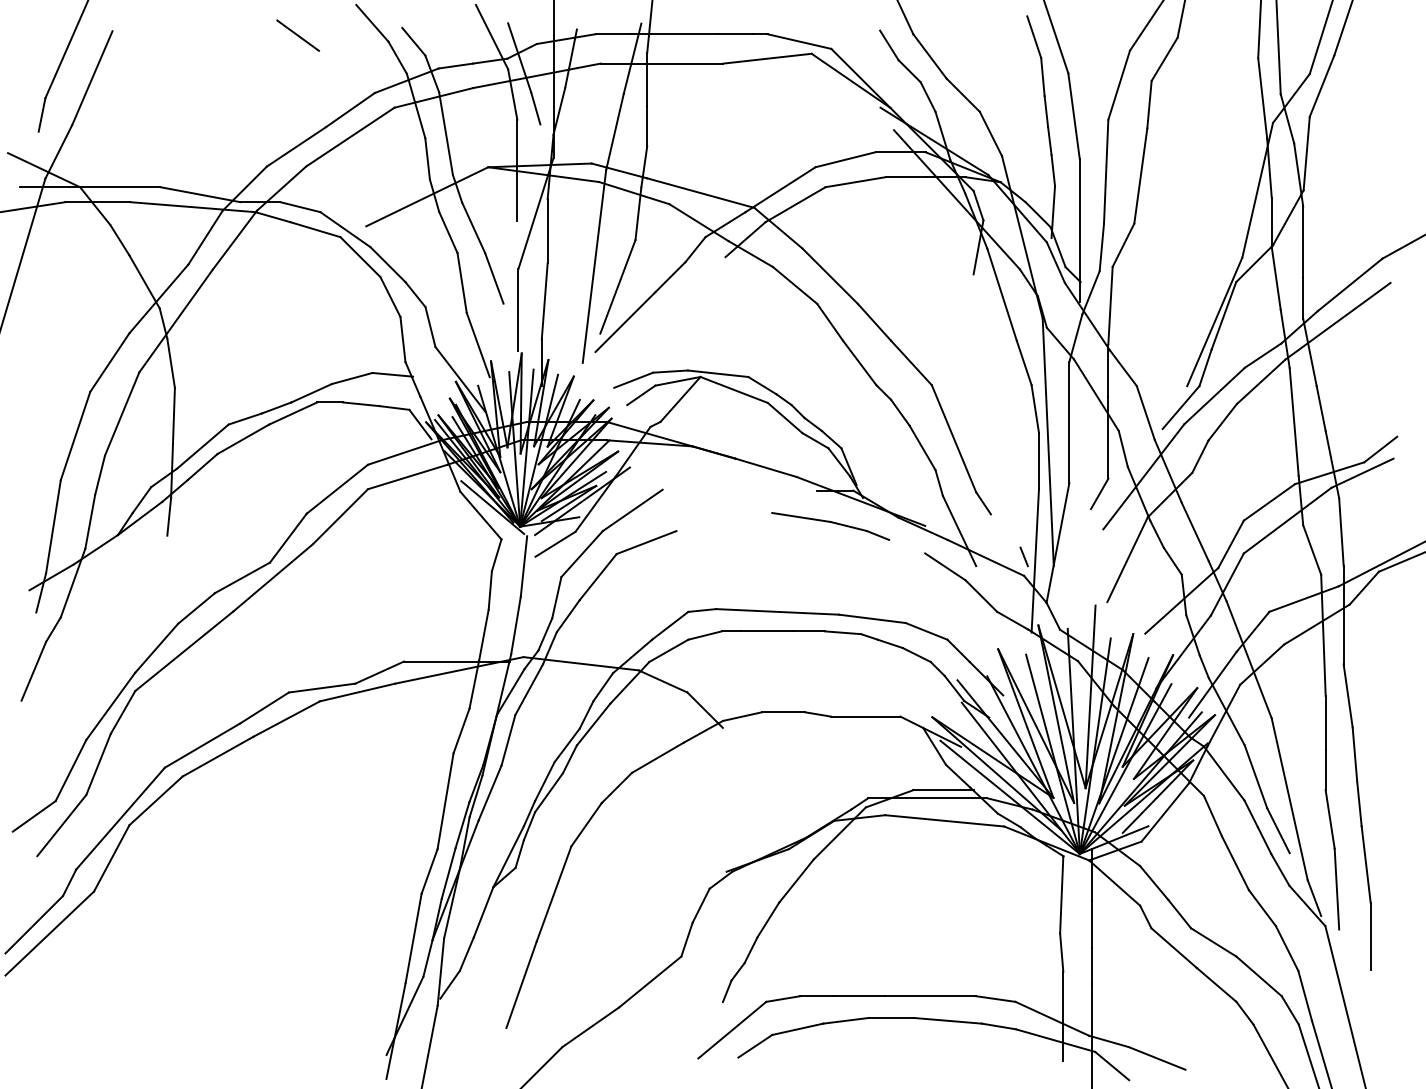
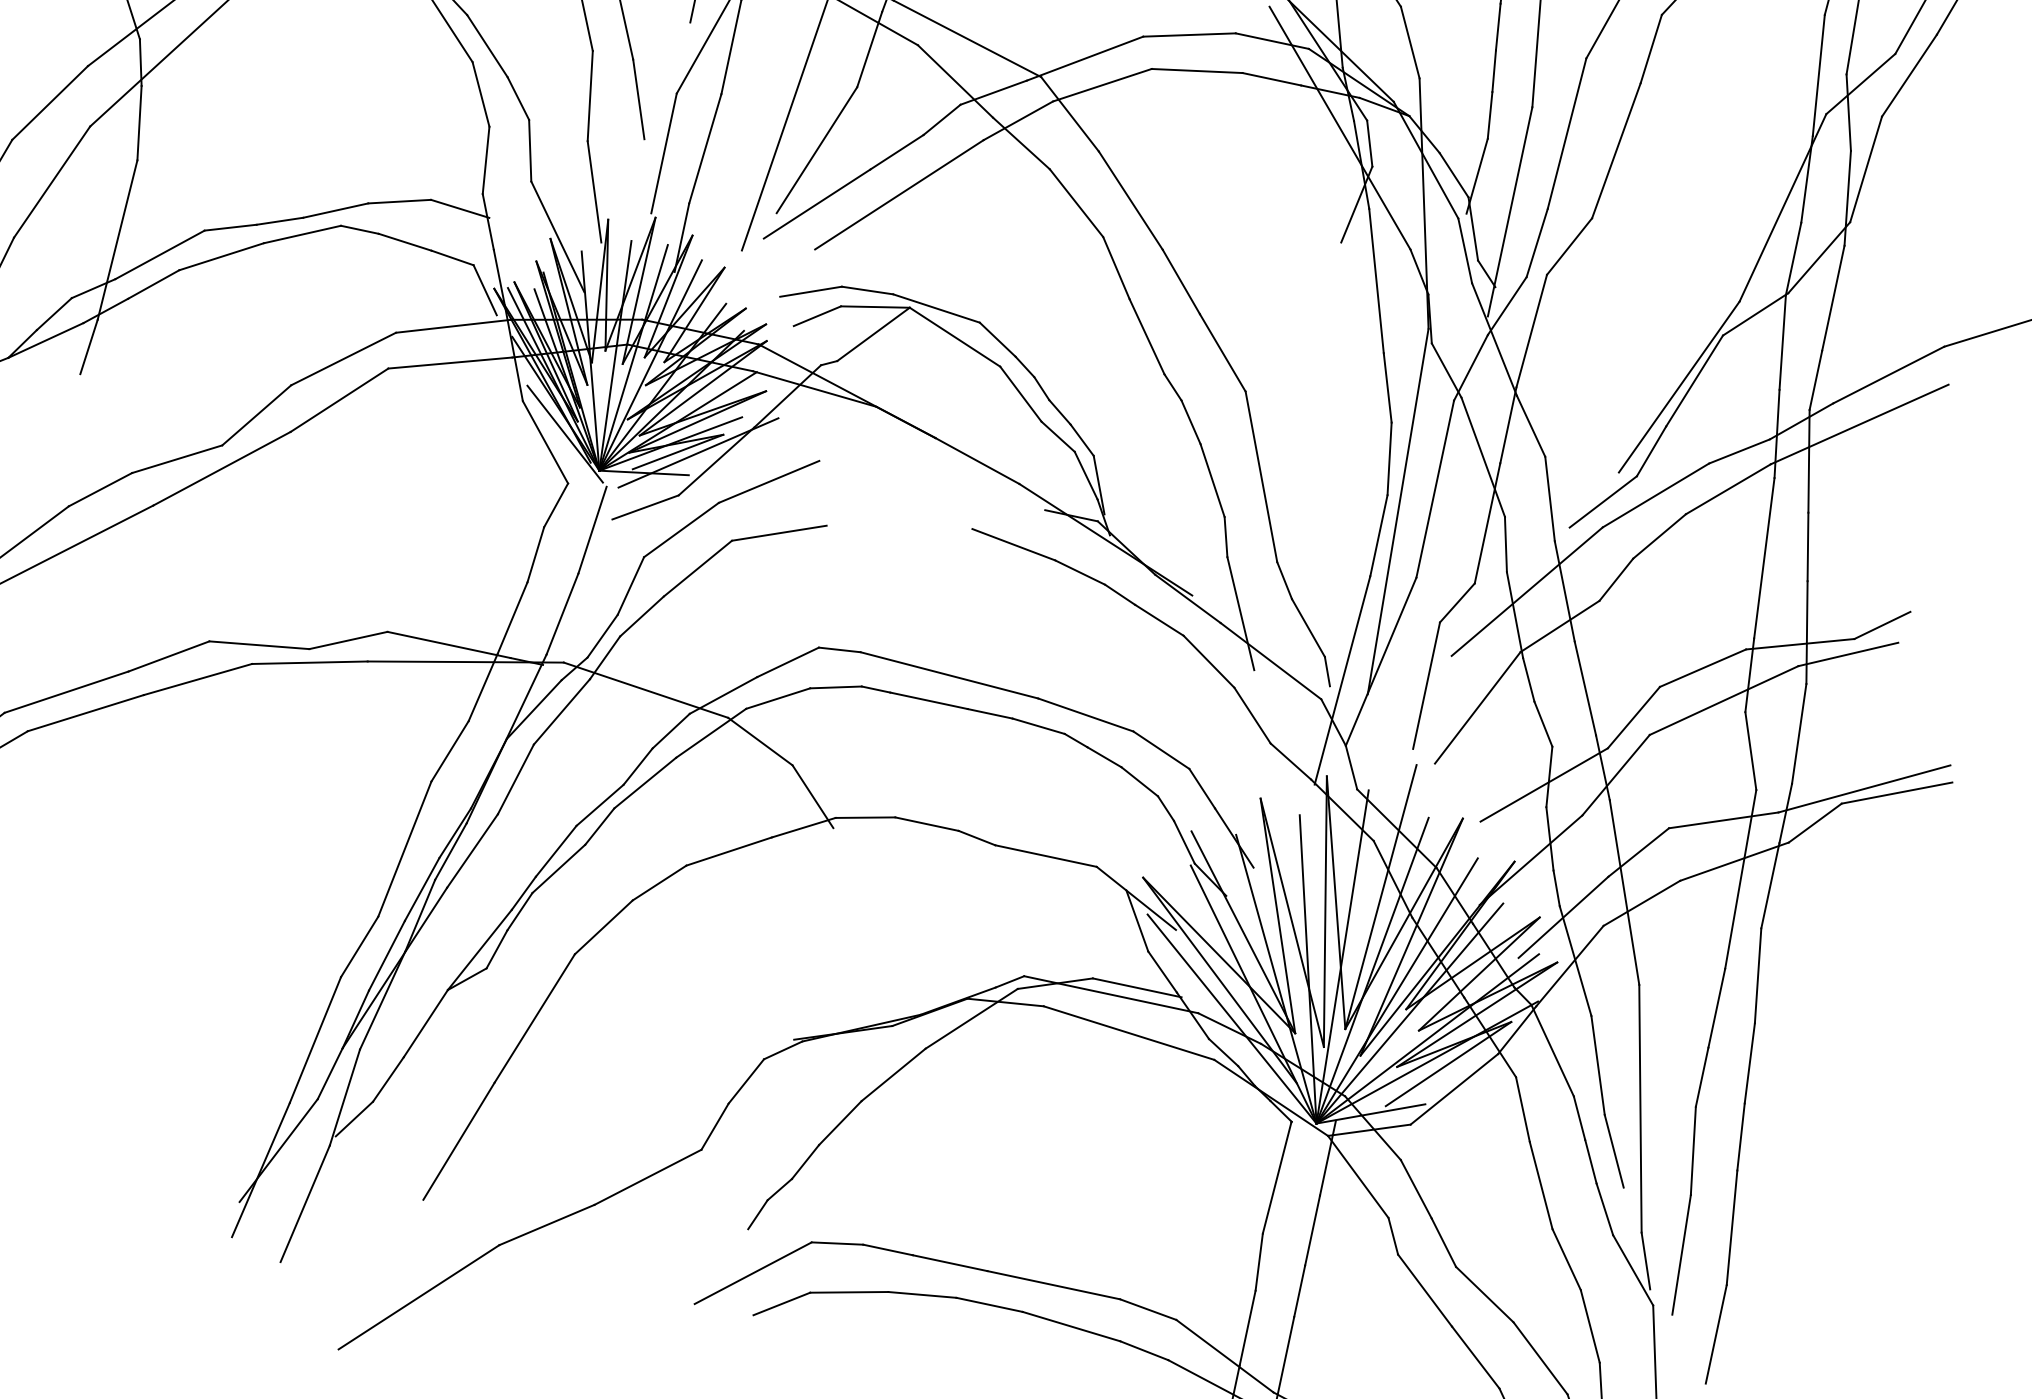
line: (677, 304) -> (898, 194), added
line: (1005, 530) -> (1308, 627), added
line: (907, 546) -> (1159, 620), added
line: (1091, 552) -> (1427, 686), added

